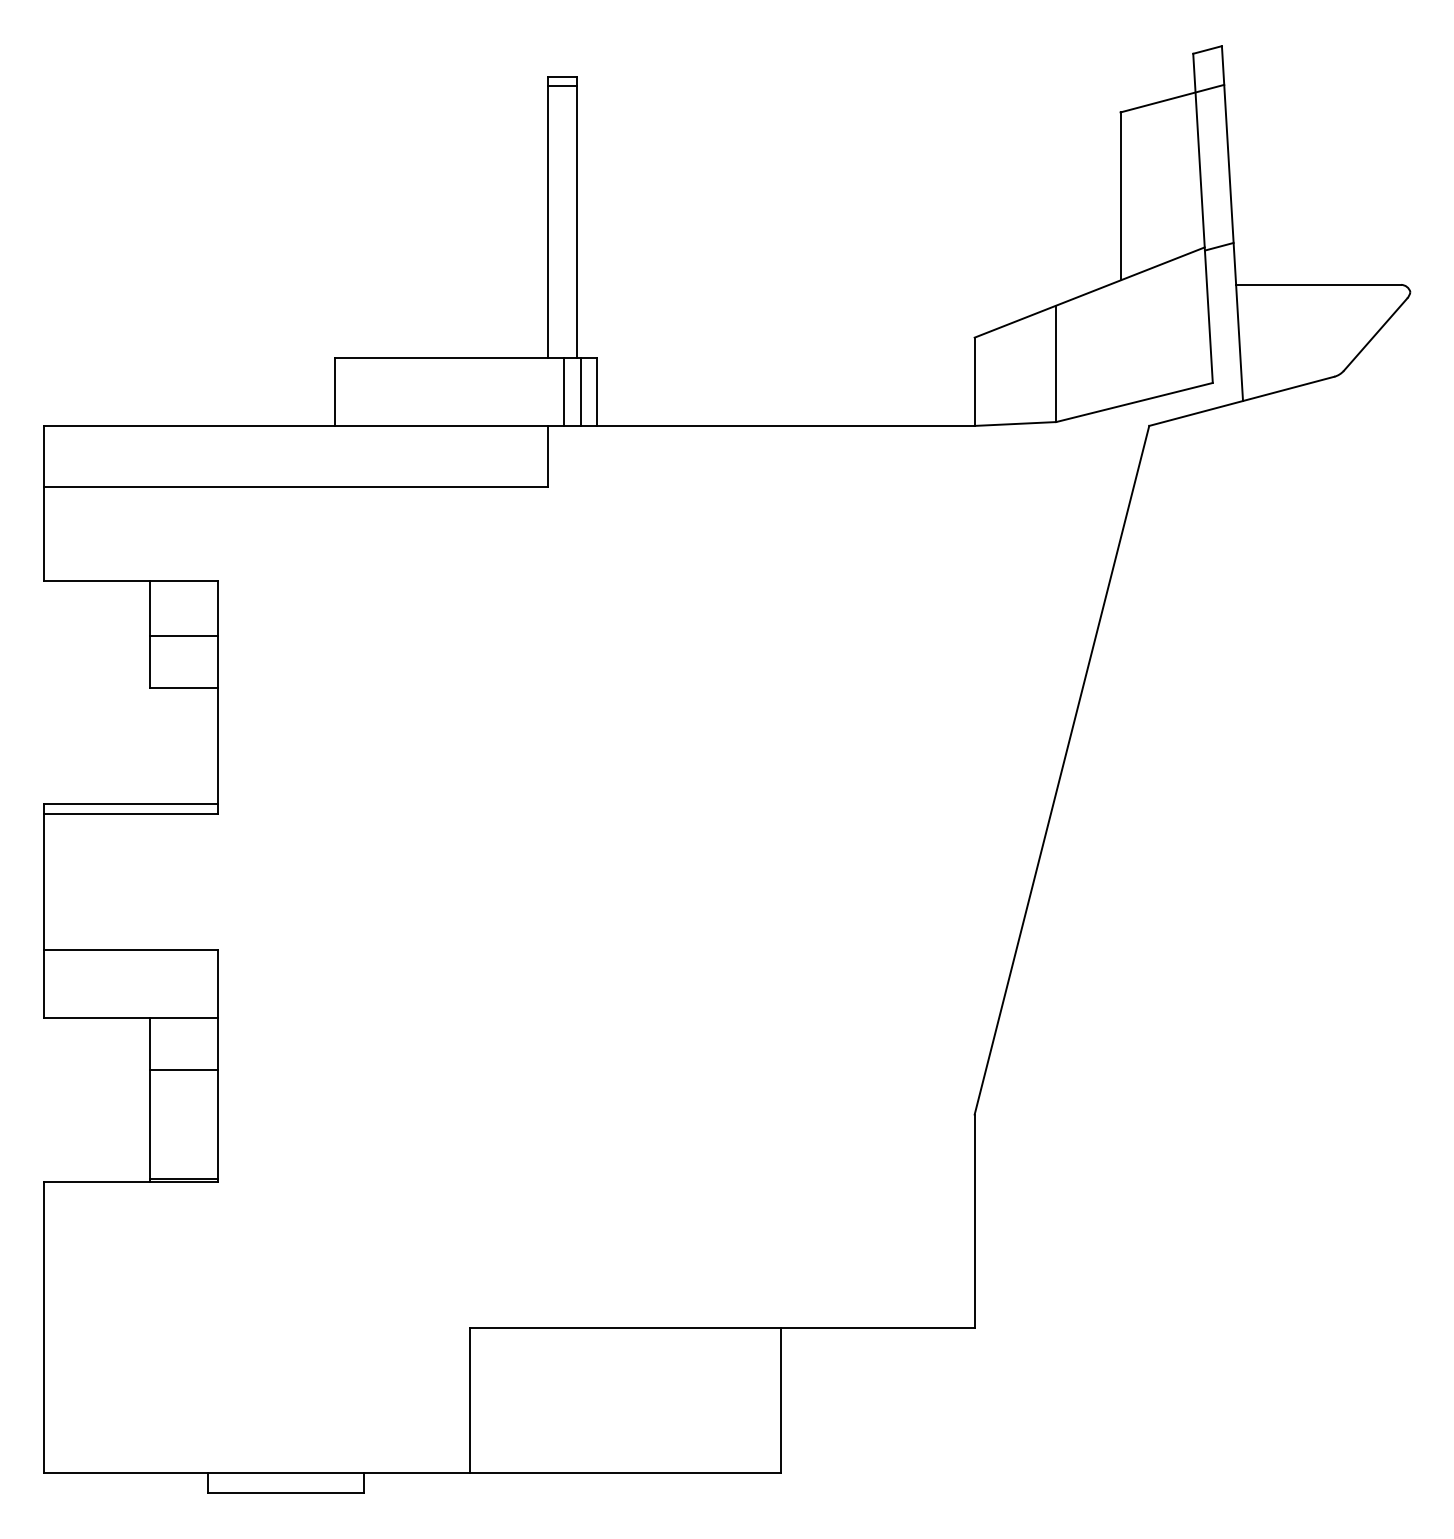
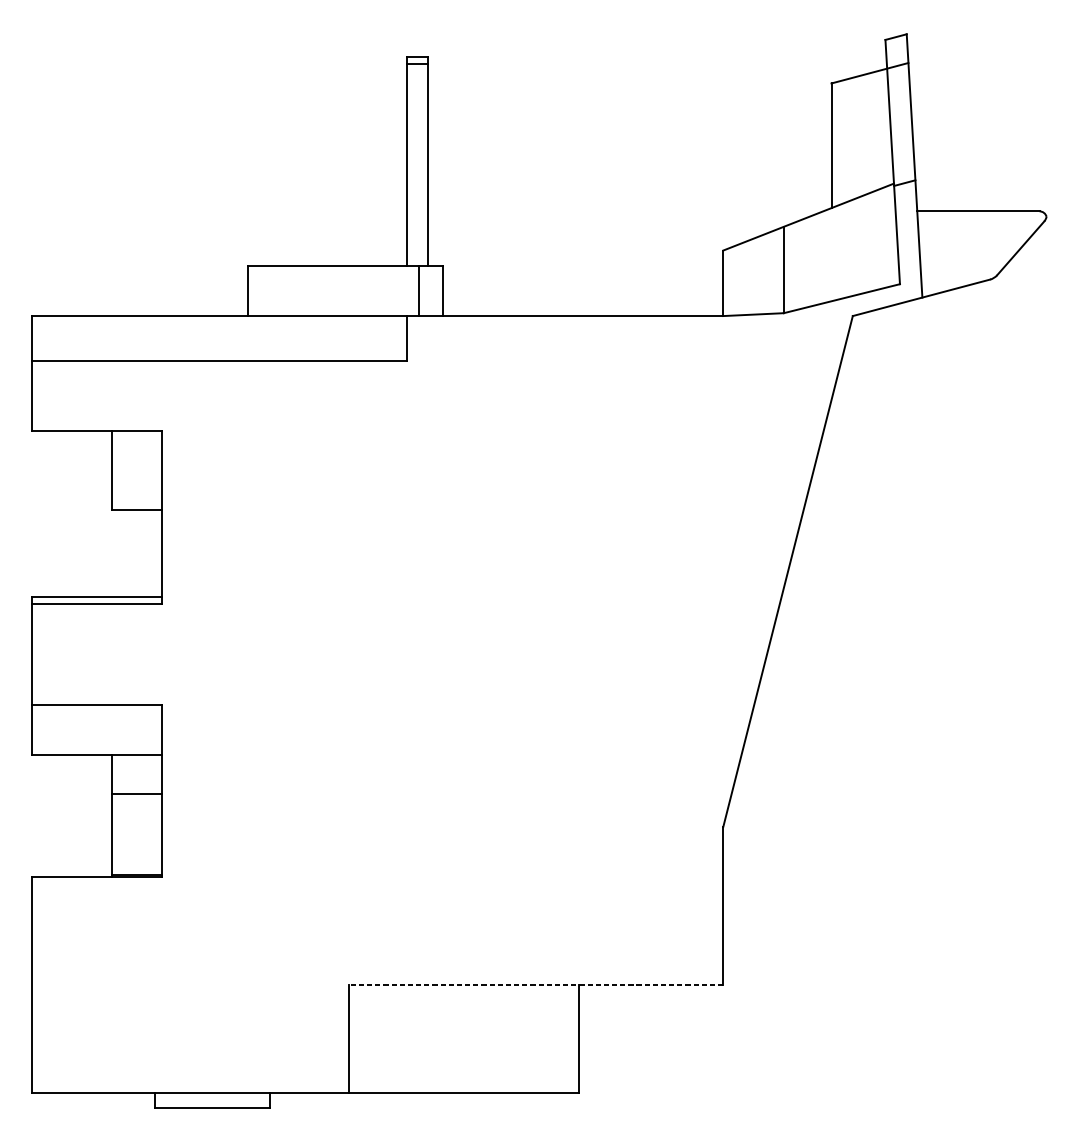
line: (581, 391) -> (431, 290), removed
line: (184, 635) -> (136, 471), removed
line: (722, 1327) -> (536, 985), solid -> dashed

